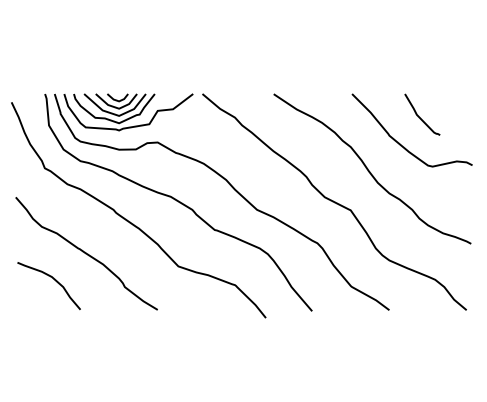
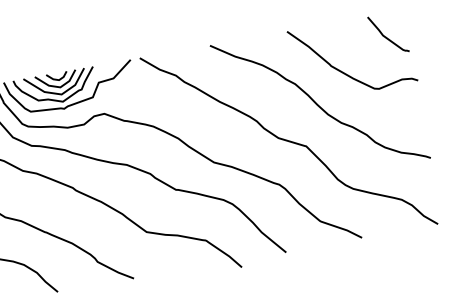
curve: (419, 116) -> (385, 36), moved

